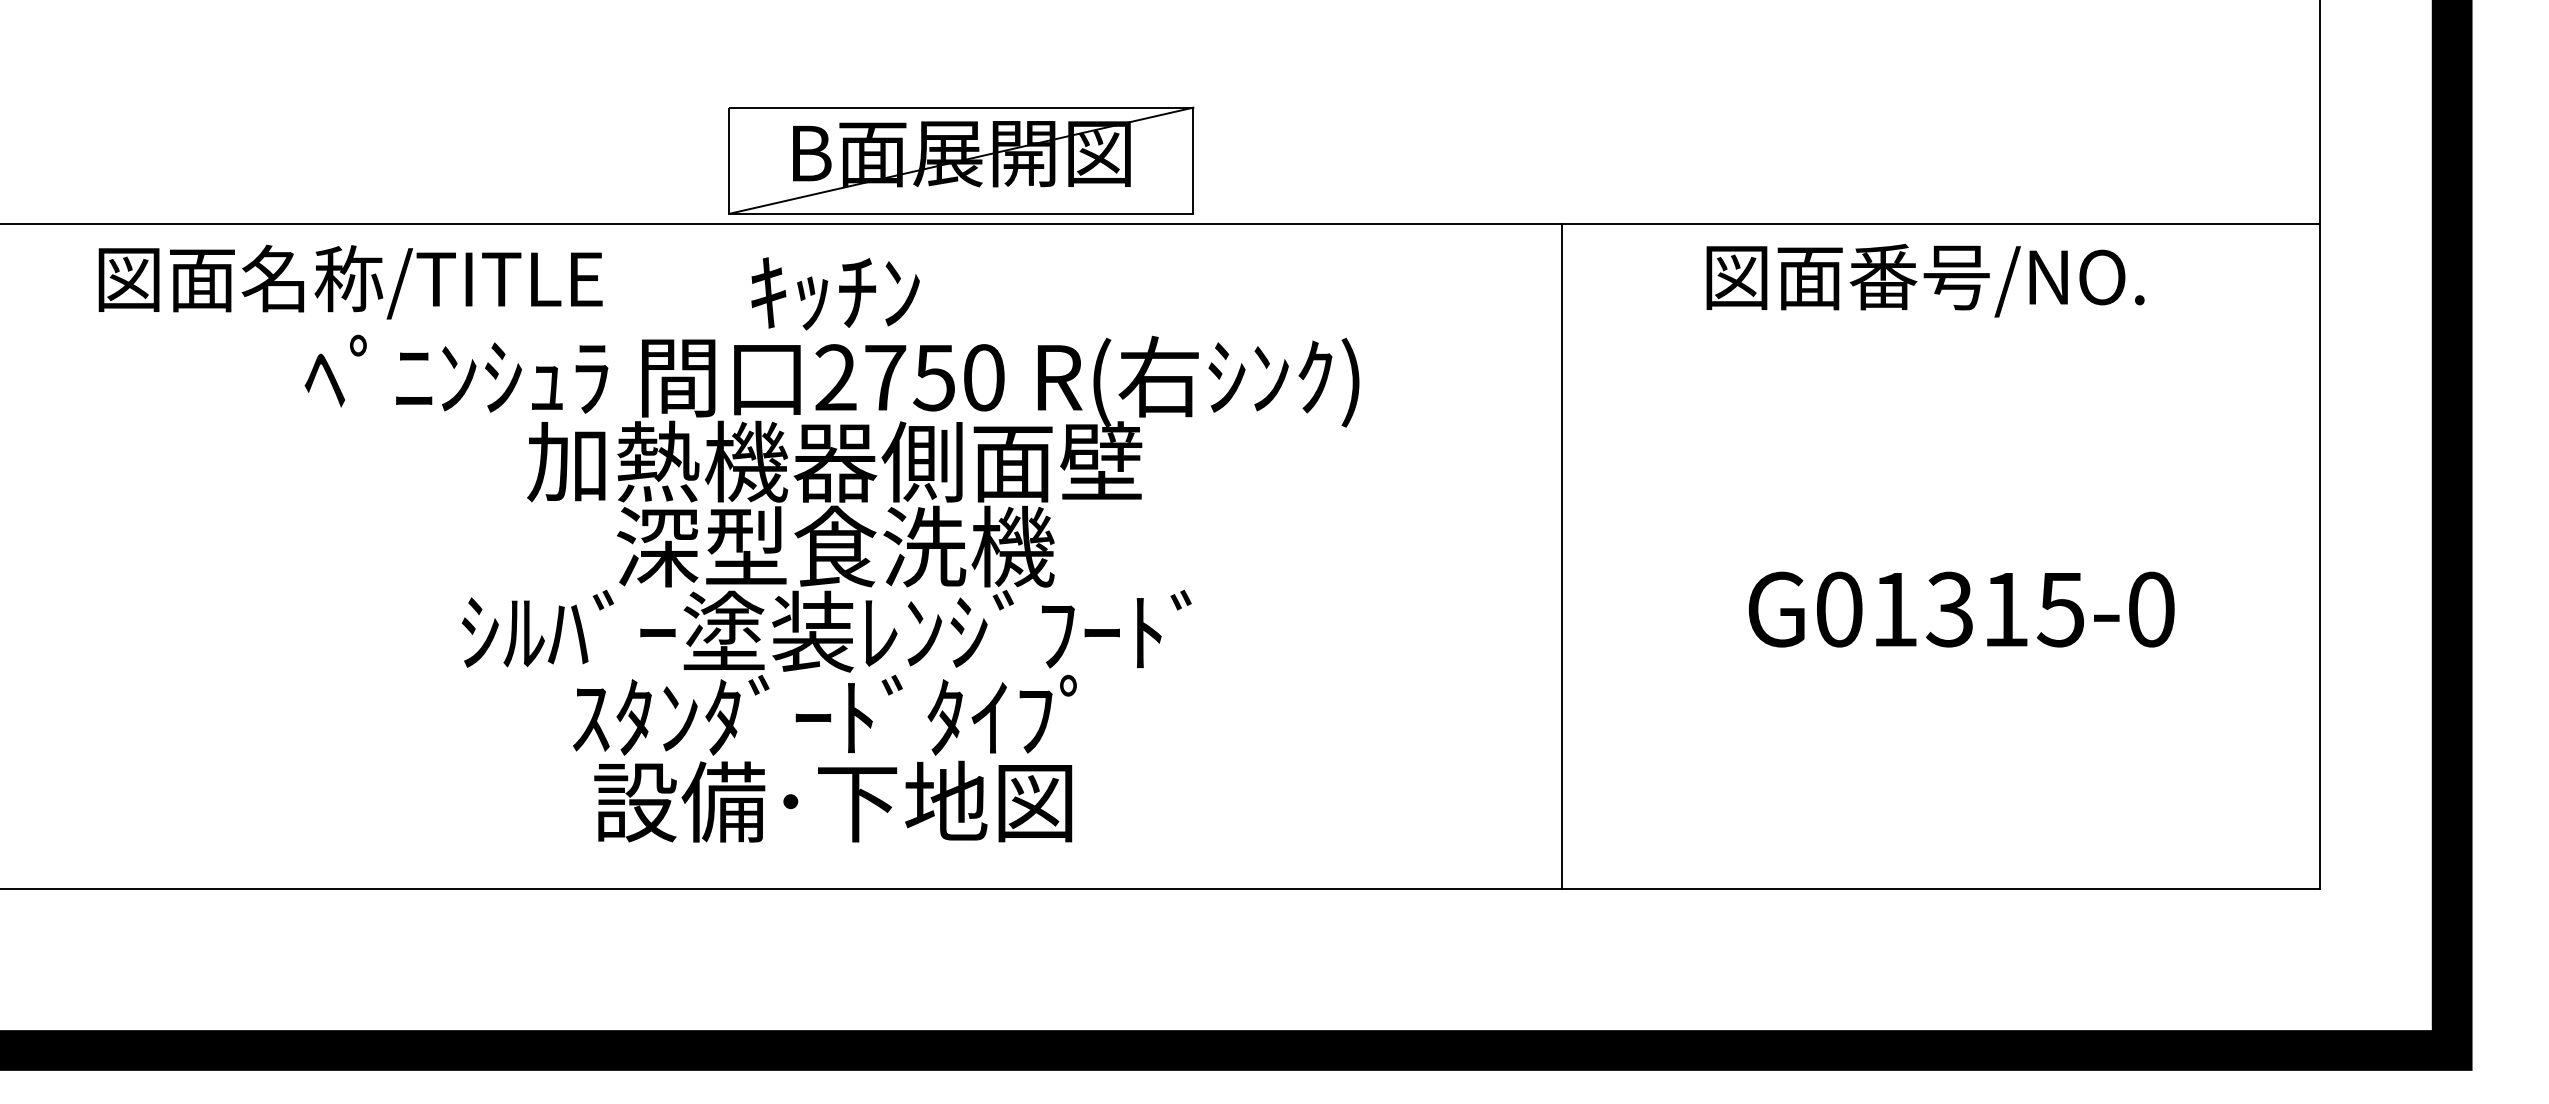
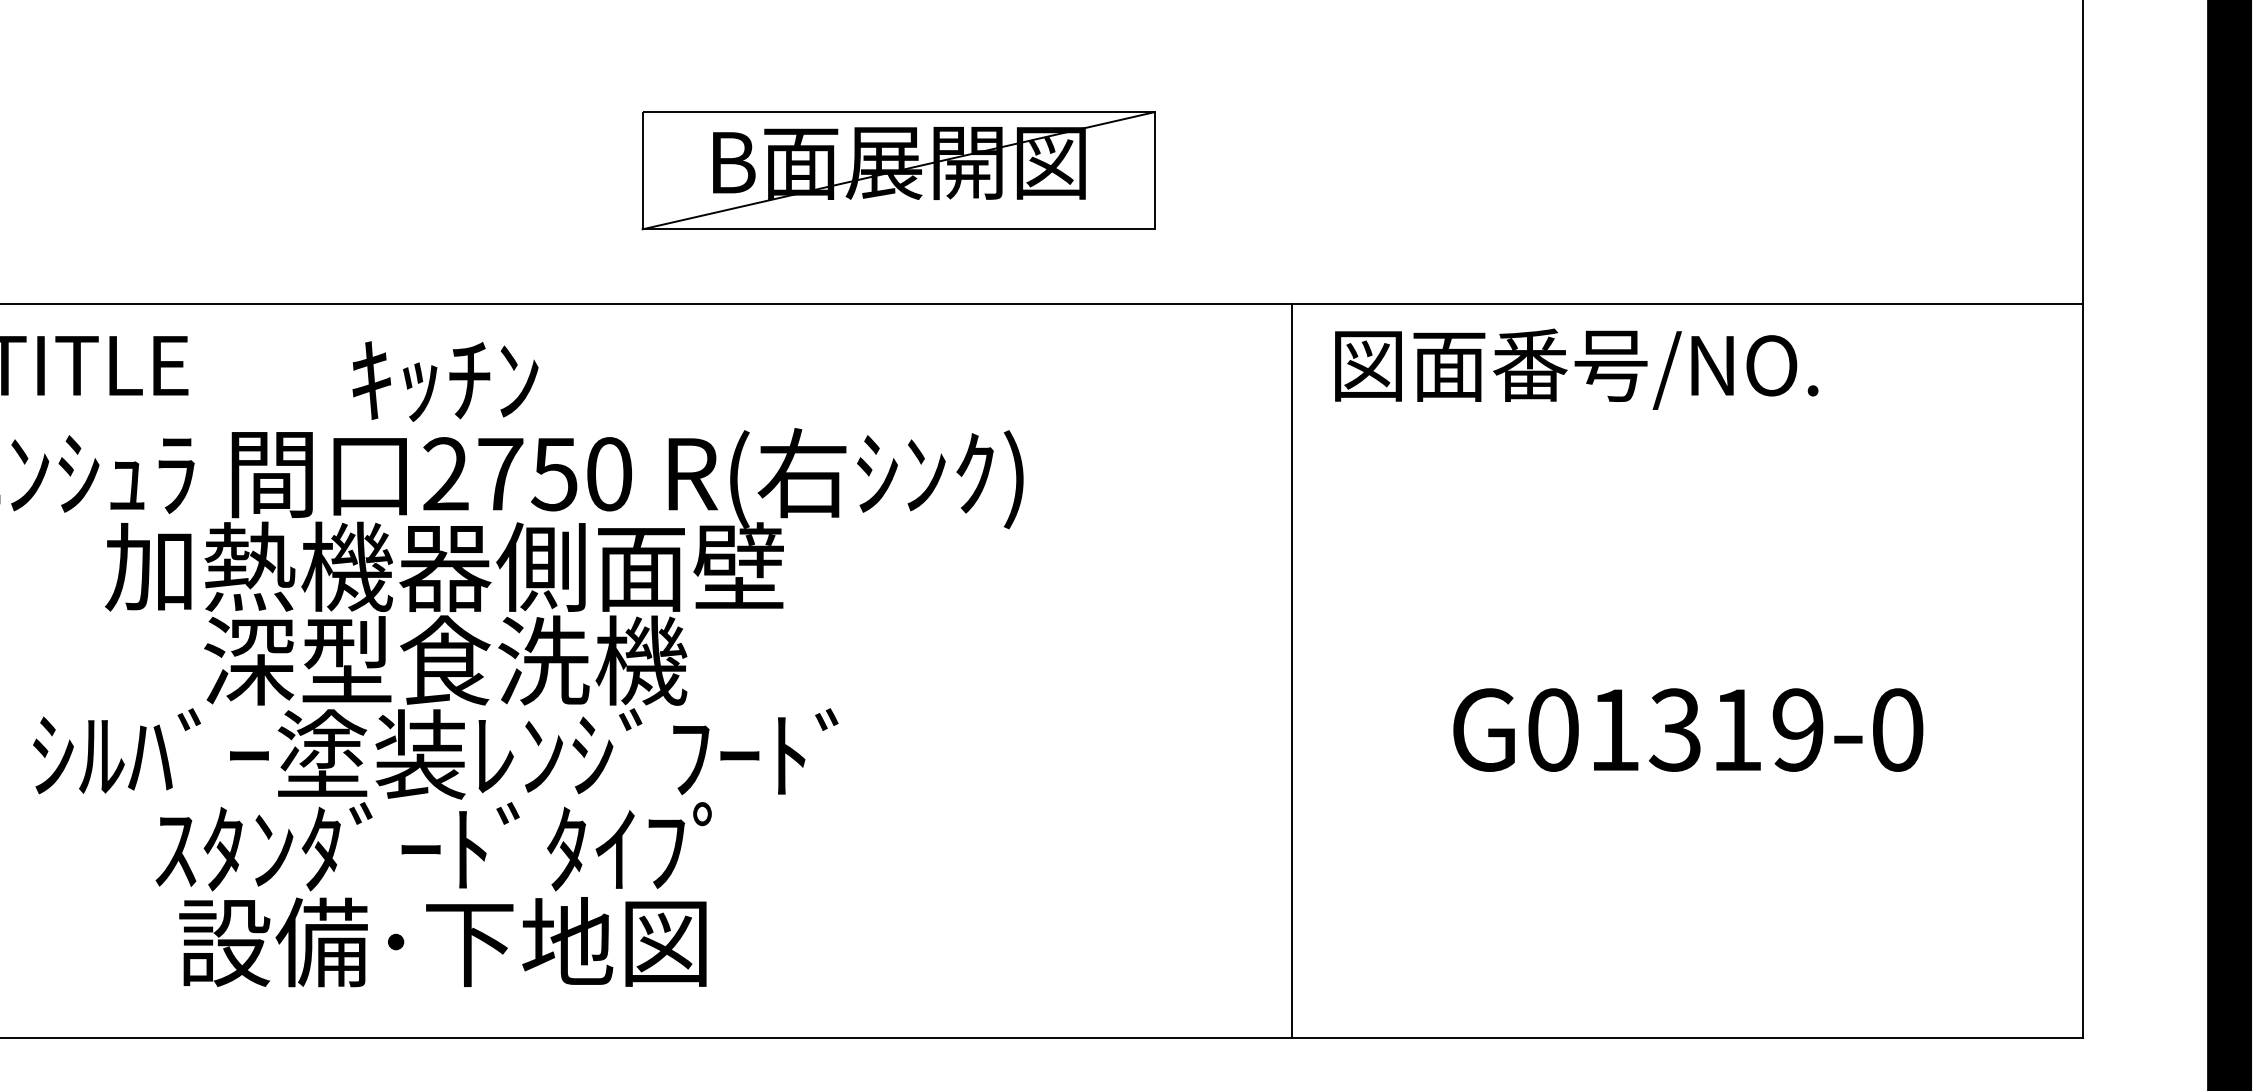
part: (961, 160) -> (898, 170), moved
text: (1925, 280) -> (1576, 369), moved
line: (1561, 555) -> (1291, 670), moved
text: (2059, 609) -> (1796, 729), G01315-0 -> G01319-0

